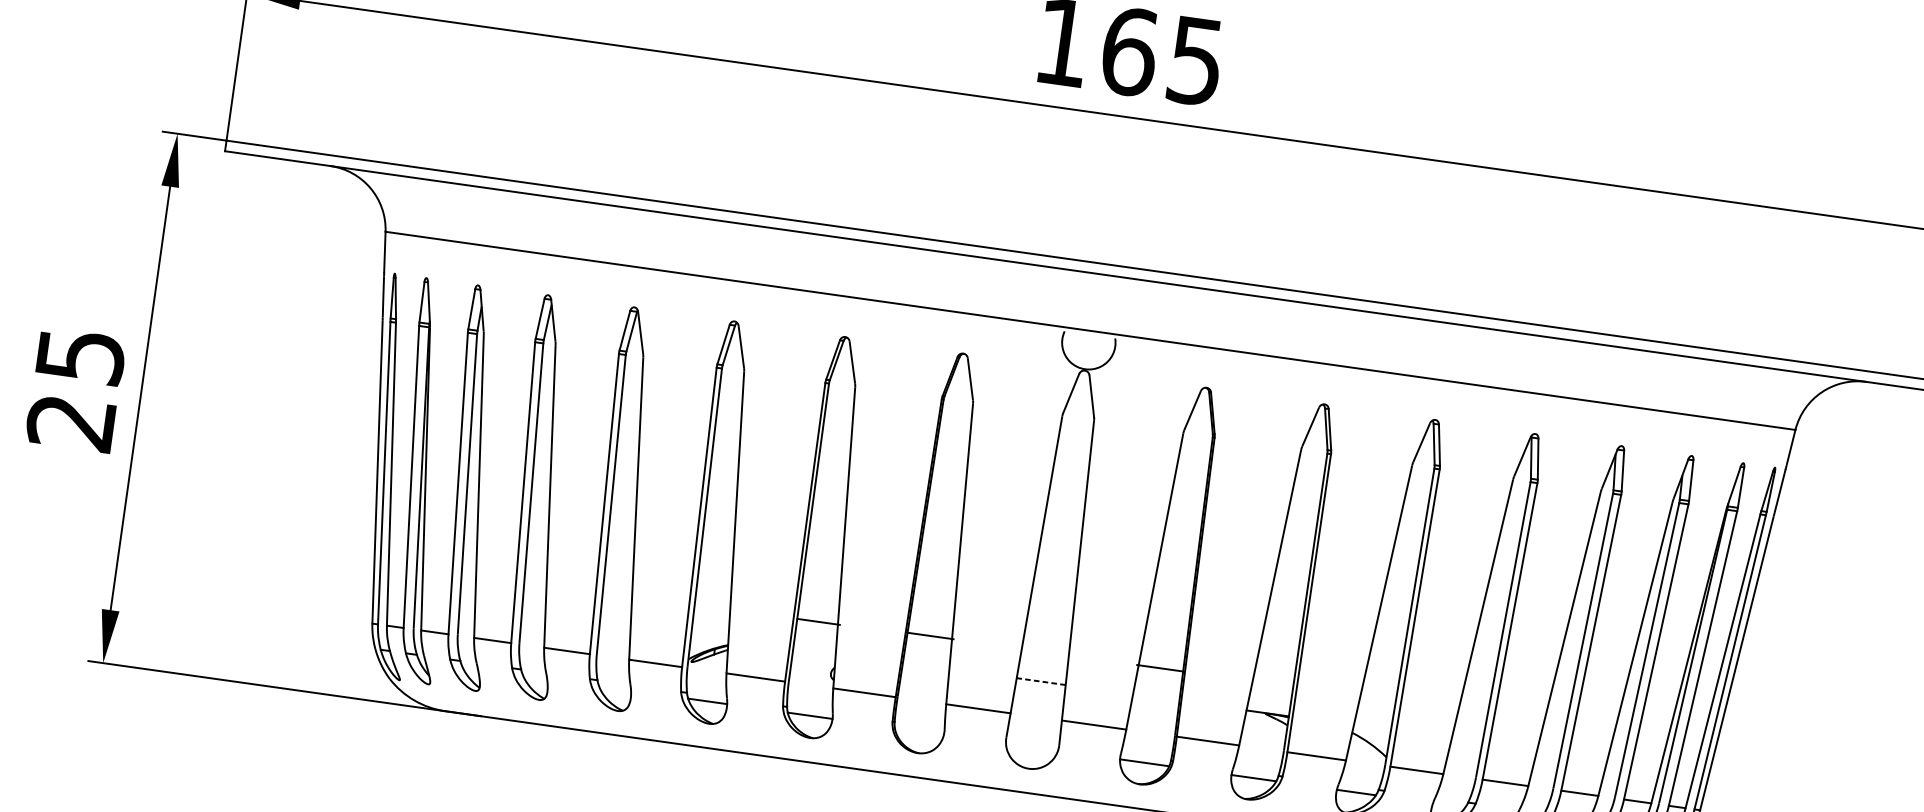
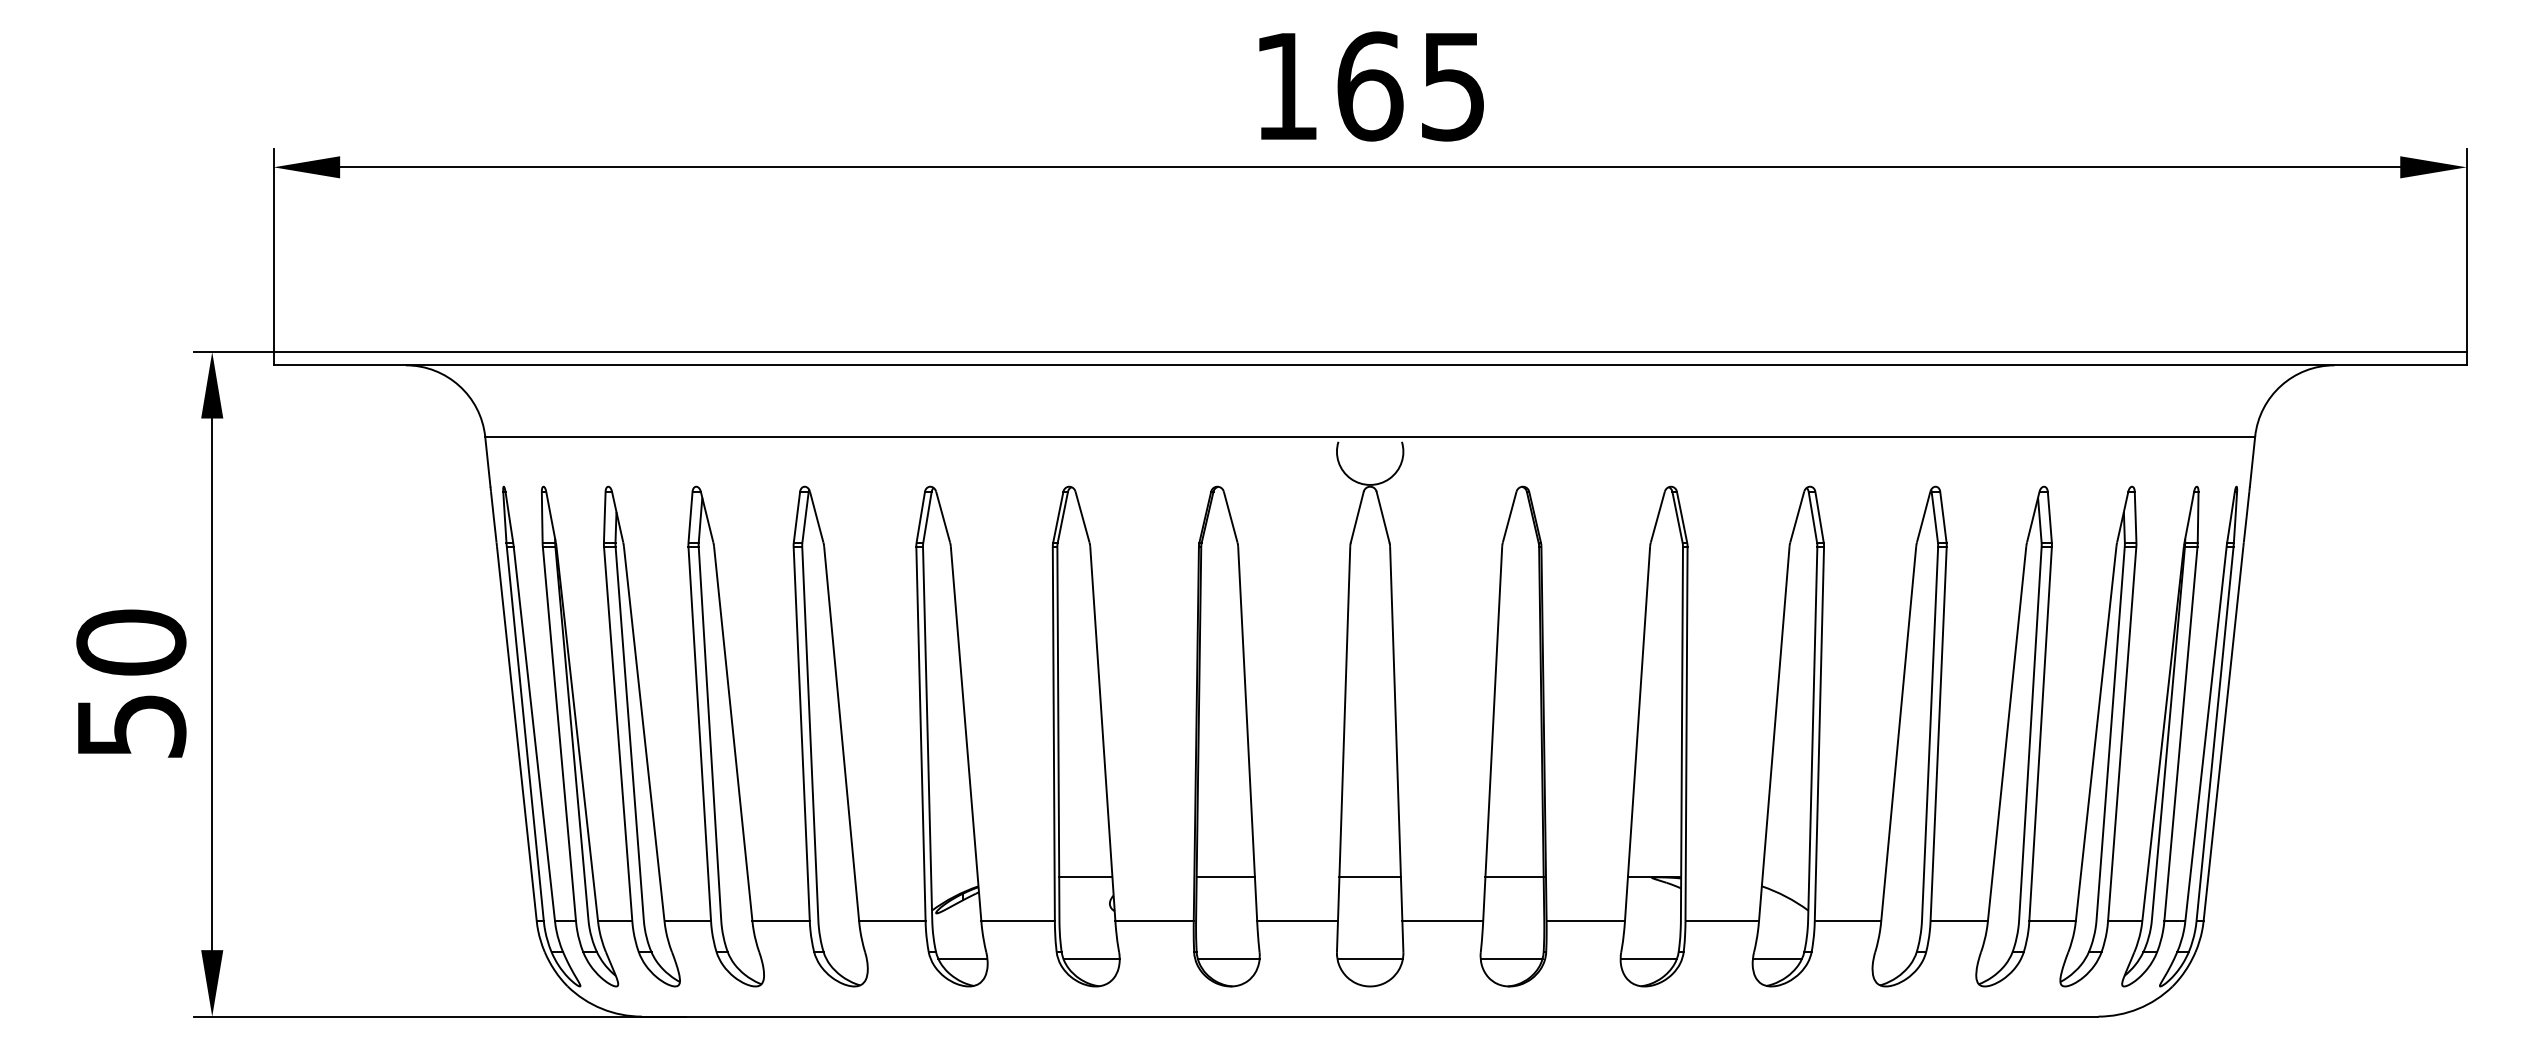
text: (76, 388) -> (131, 683), 25 -> 50
line: (818, 622) -> (1085, 877), moved
line: (930, 636) -> (1225, 877), moved
line: (1160, 668) -> (1514, 877), moved
line: (1041, 681) -> (1370, 877), dashed -> solid
line: (919, 731) -> (1228, 959), added
line: (1031, 747) -> (1369, 959), added

